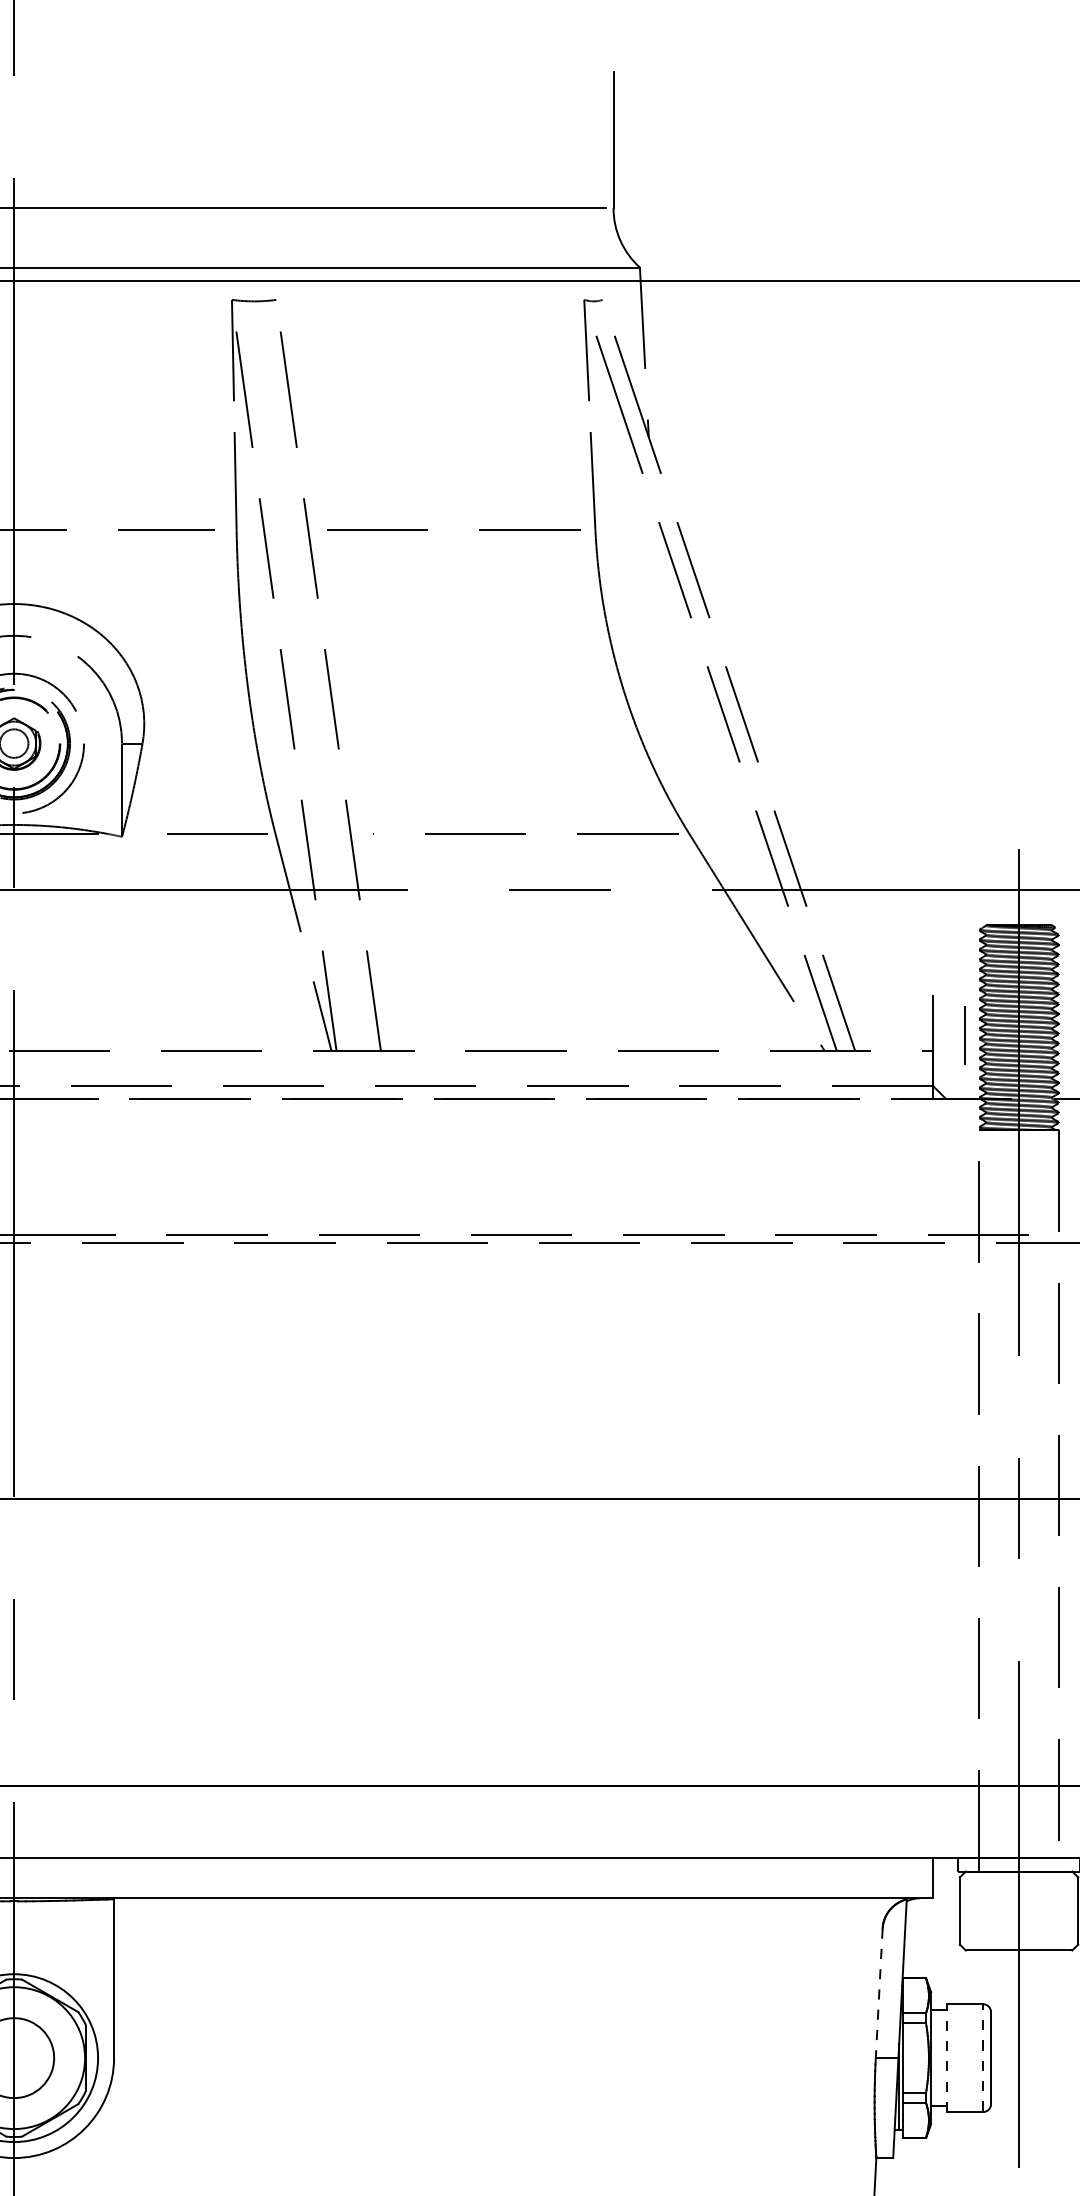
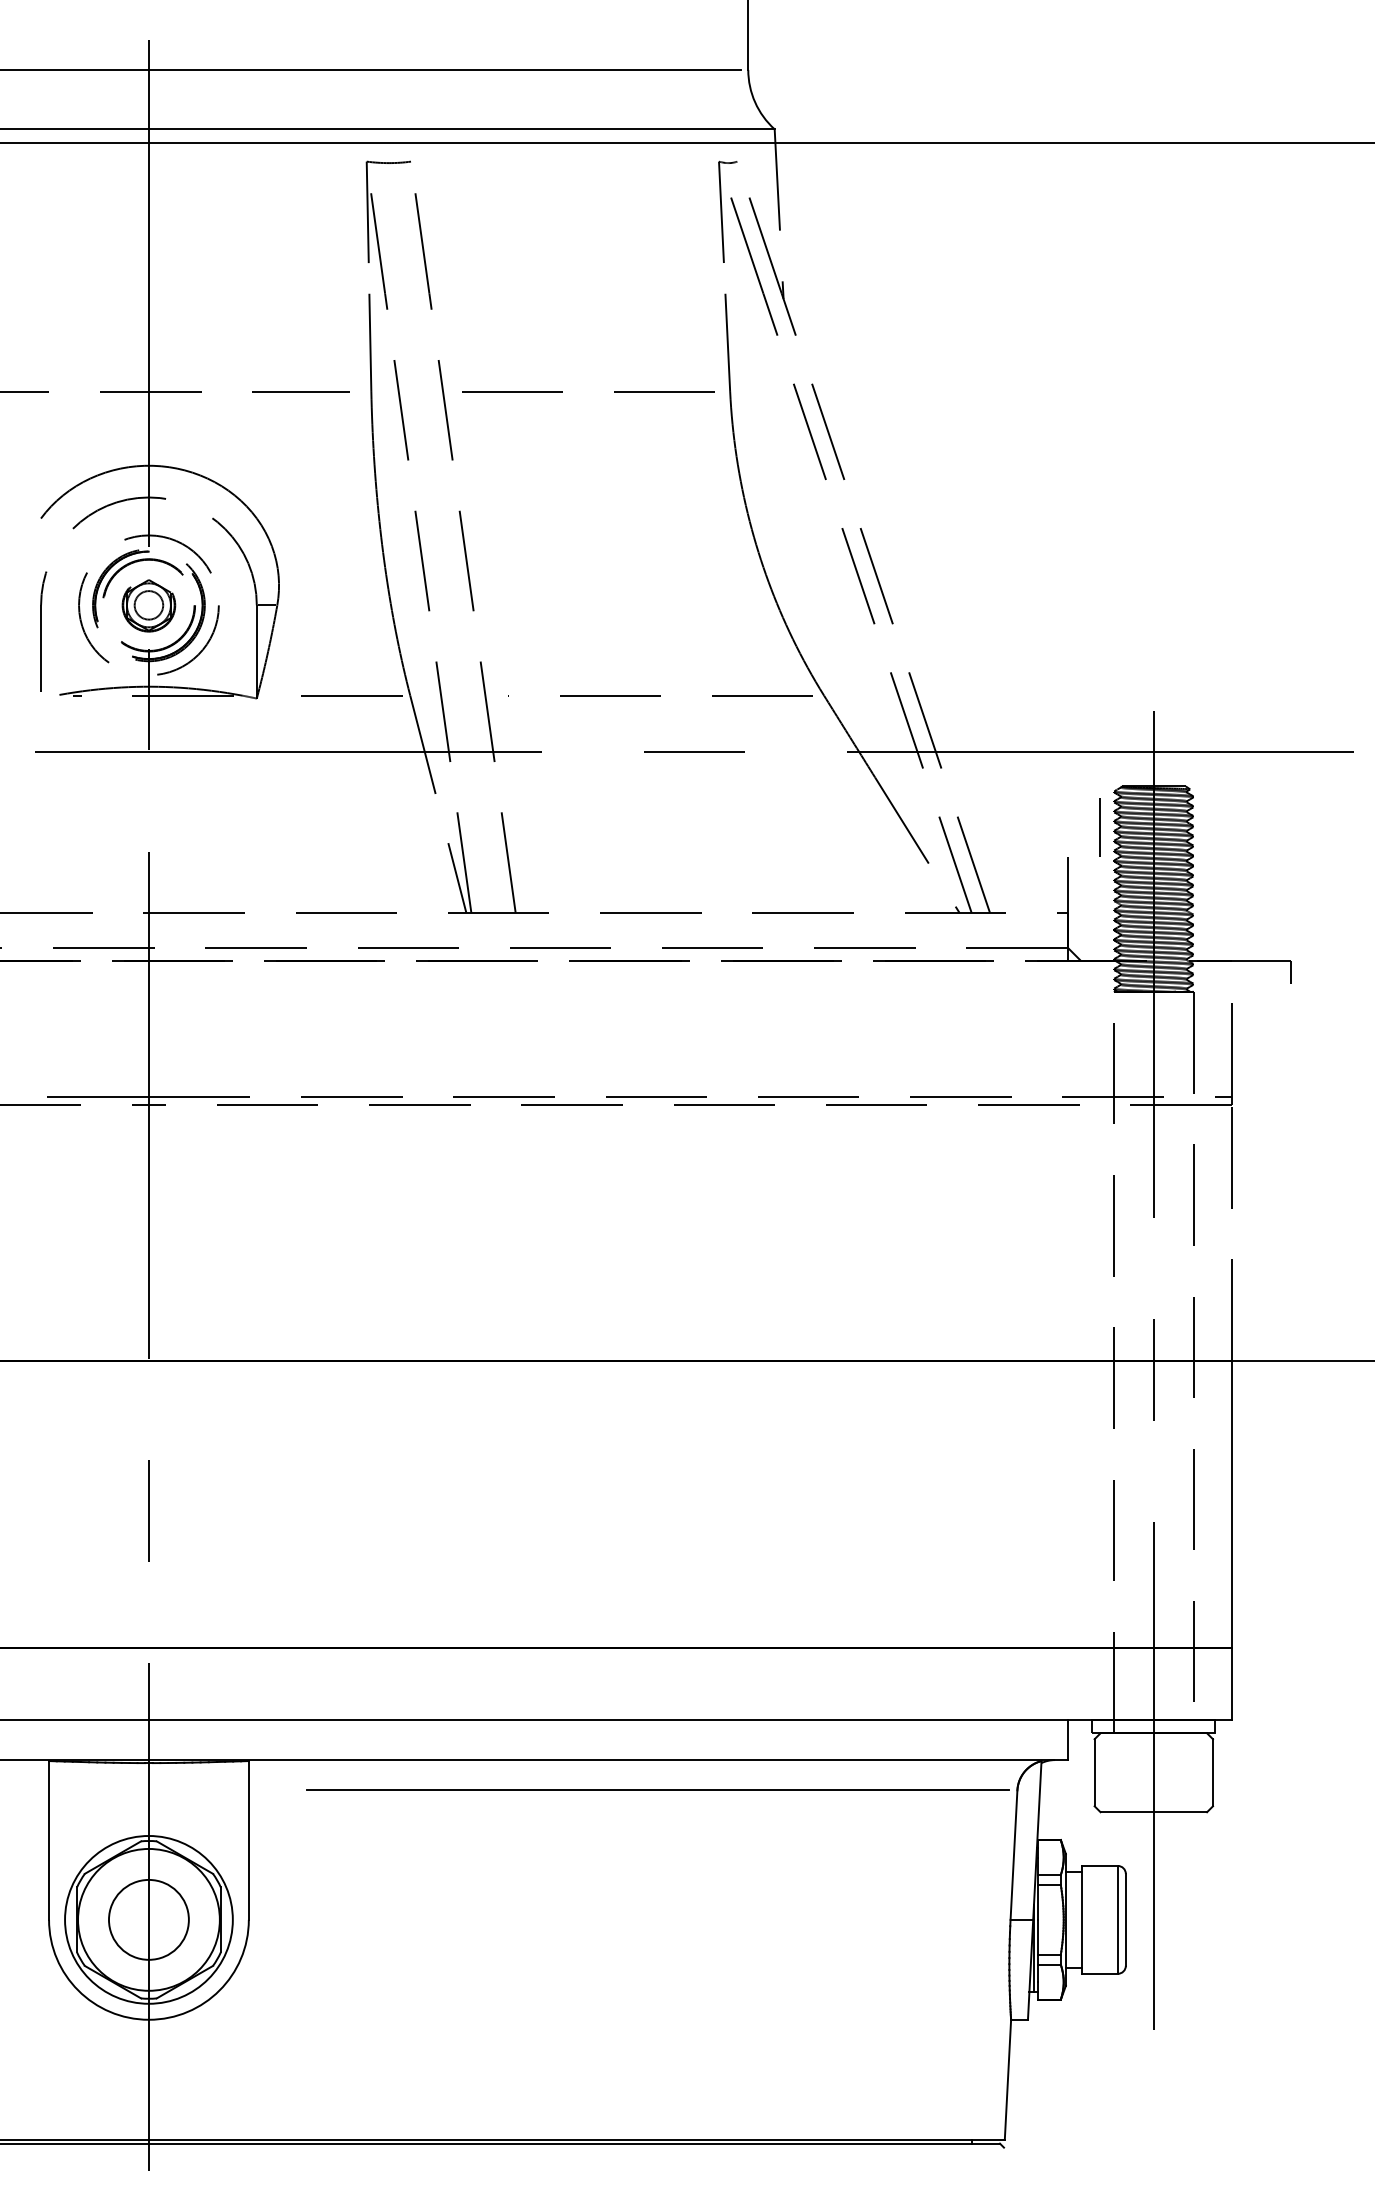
line: (964, 1035) -> (1099, 827), moved
line: (522, 1928) -> (657, 1790), added
line: (878, 1993) -> (1013, 1855), dashed -> solid
line: (946, 2057) -> (1081, 1919), dashed -> solid
line: (982, 2057) -> (1117, 1919), dashed -> solid

